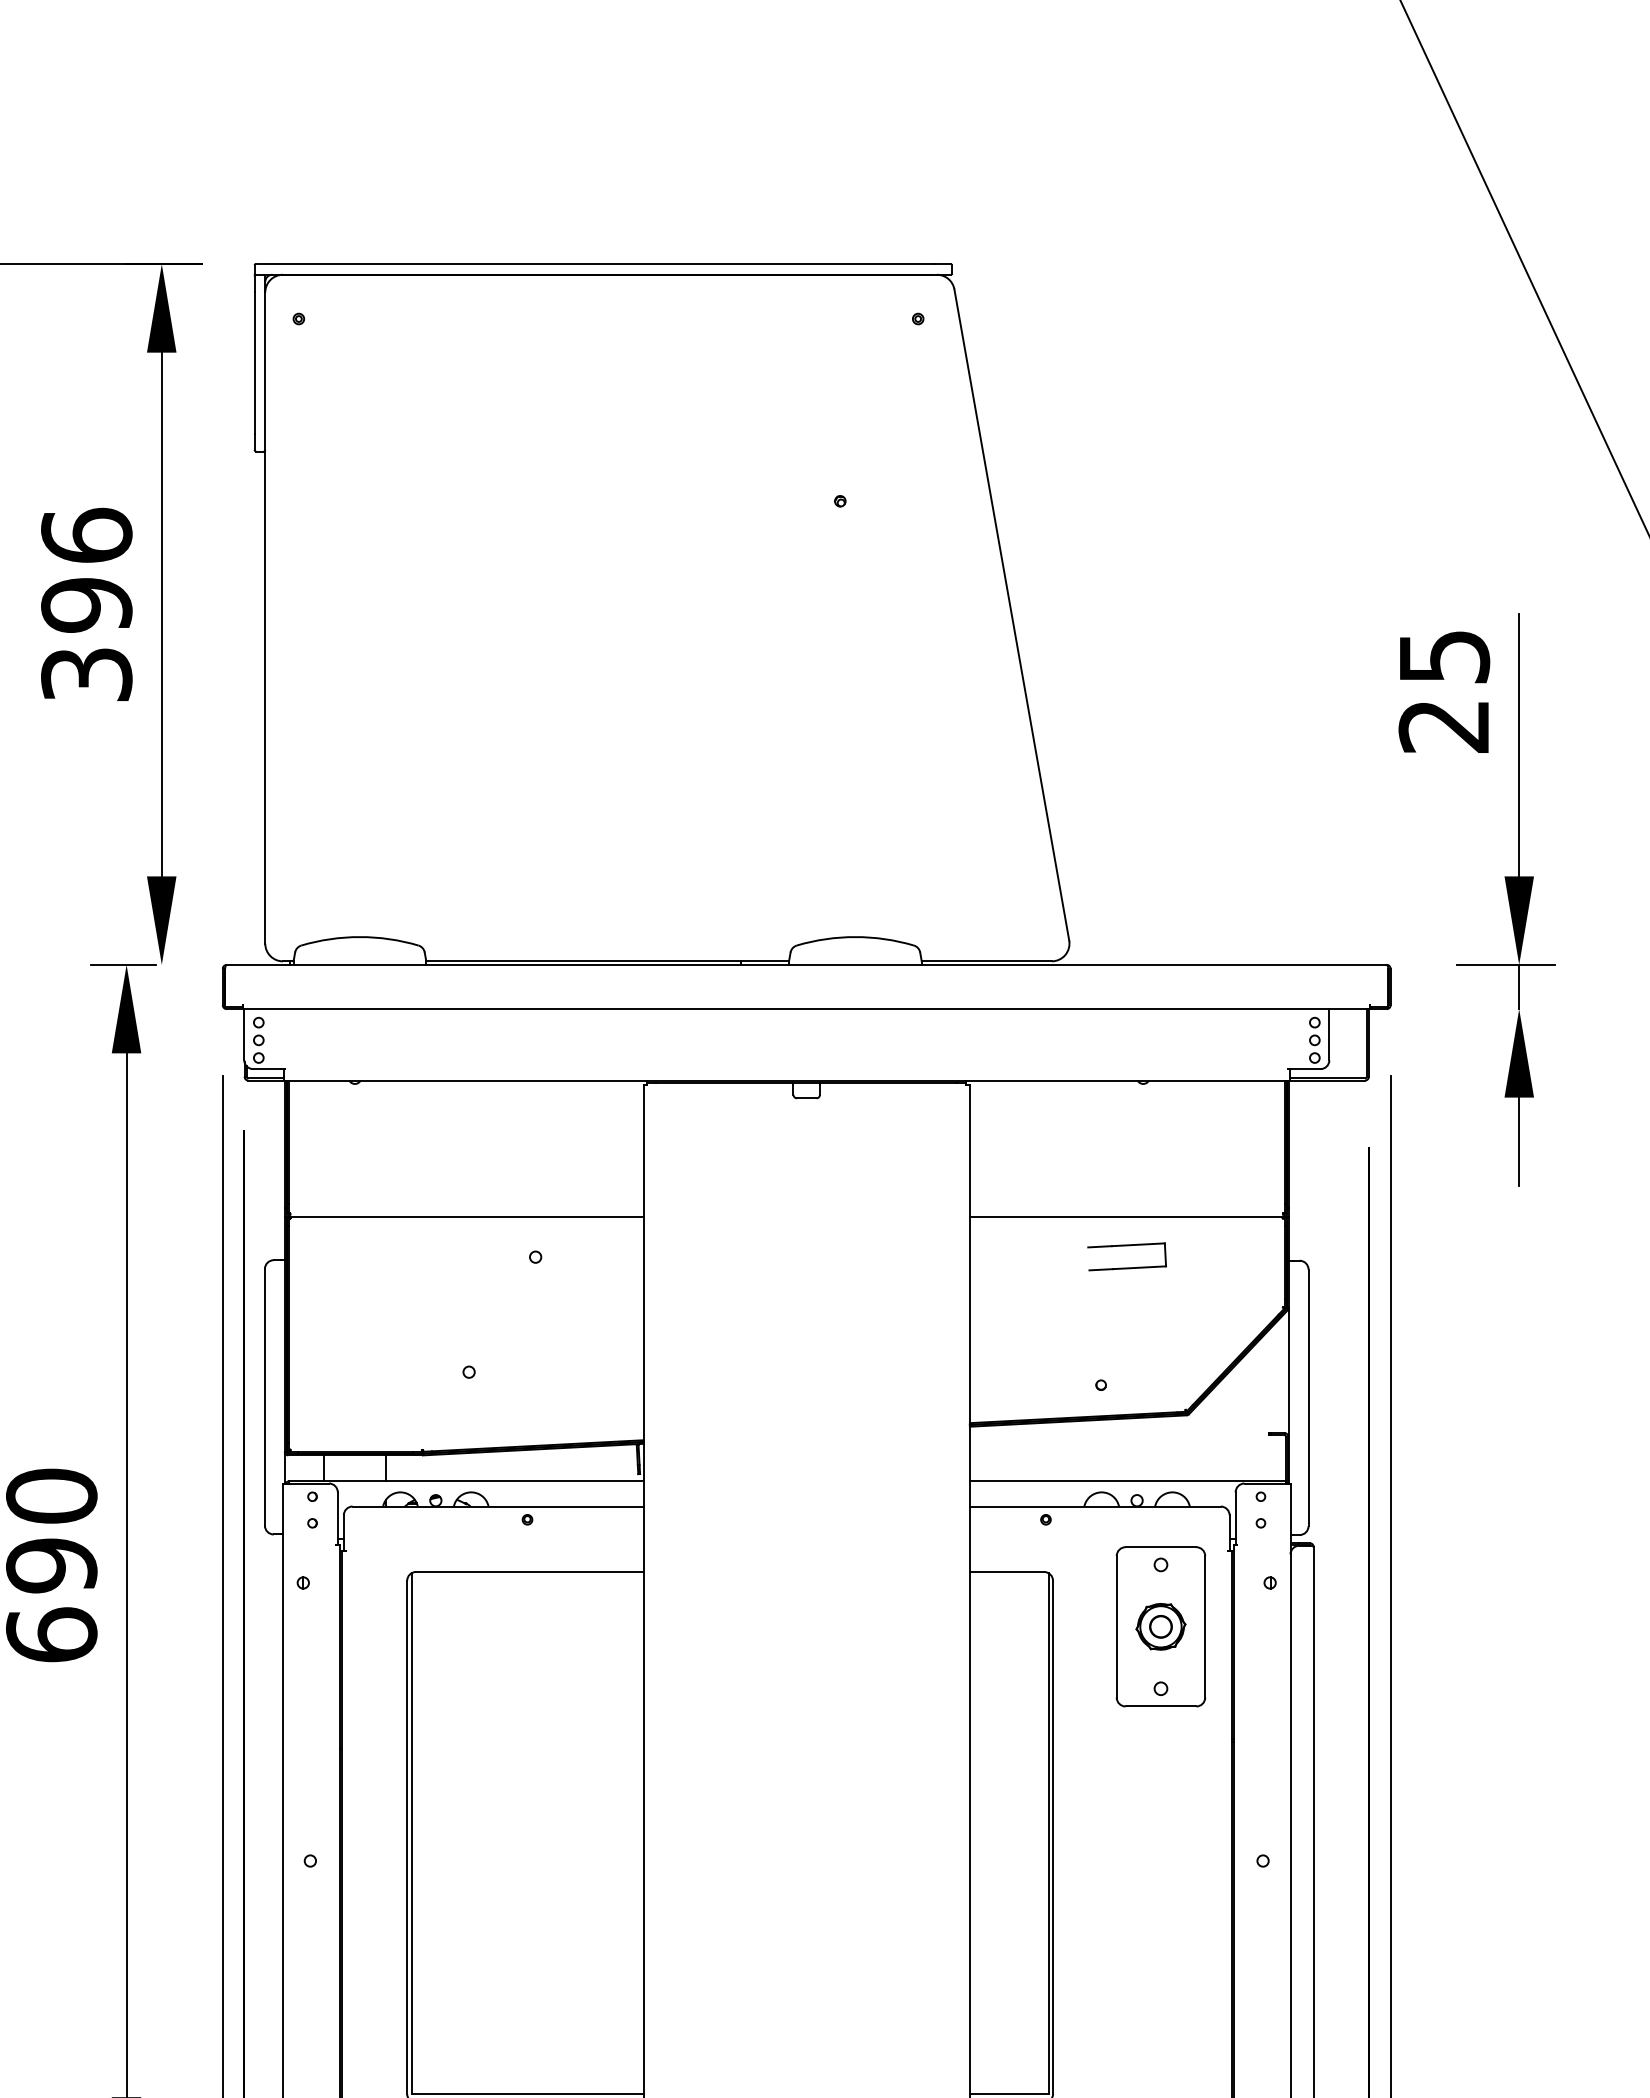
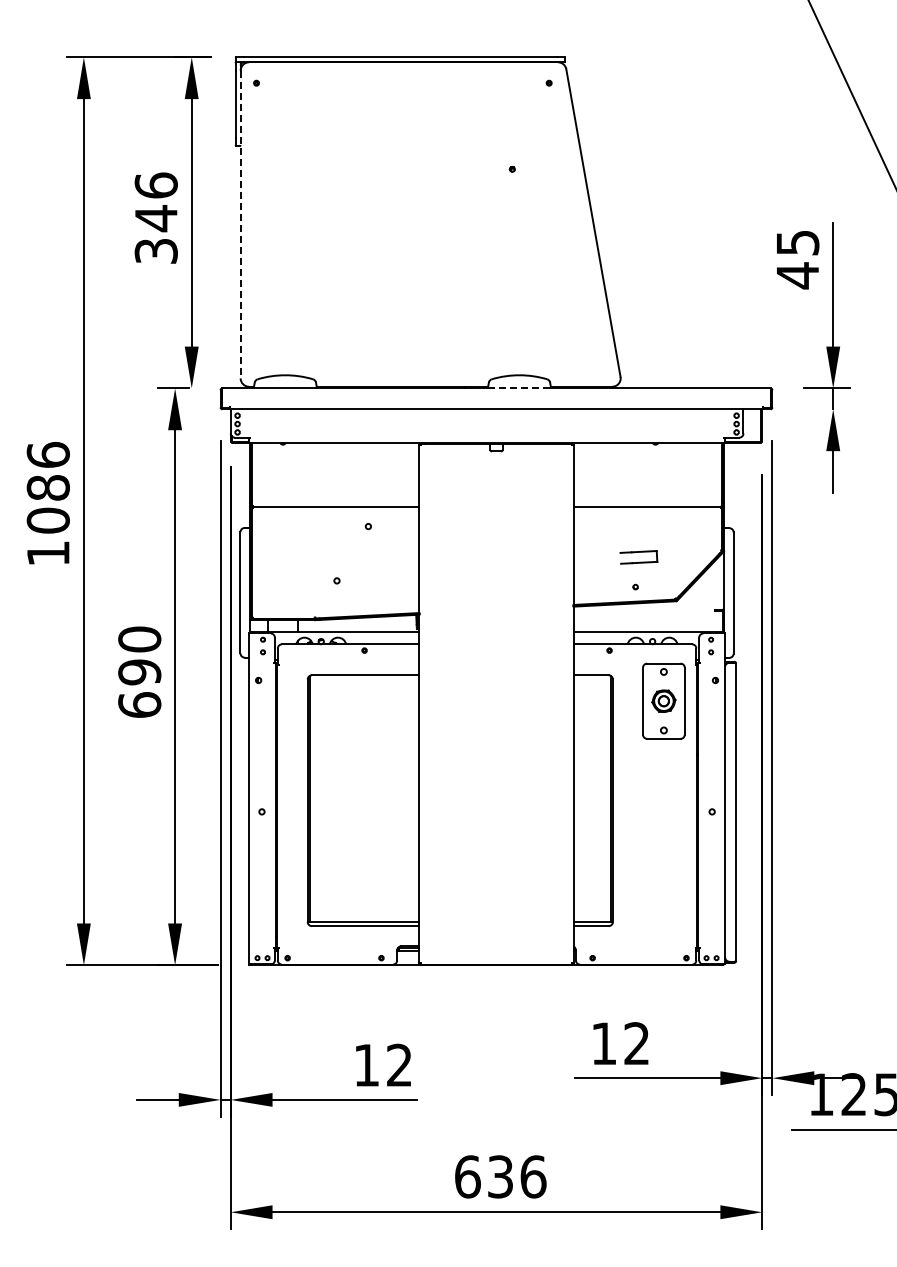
text: (85, 605) -> (155, 218), 396 -> 346
line: (264, 617) -> (240, 224), solid -> dashed
text: (1443, 725) -> (797, 275), 25 -> 45
line: (857, 965) -> (520, 388), solid -> dashed
part: (1126, 1257) -> (638, 557), moved

